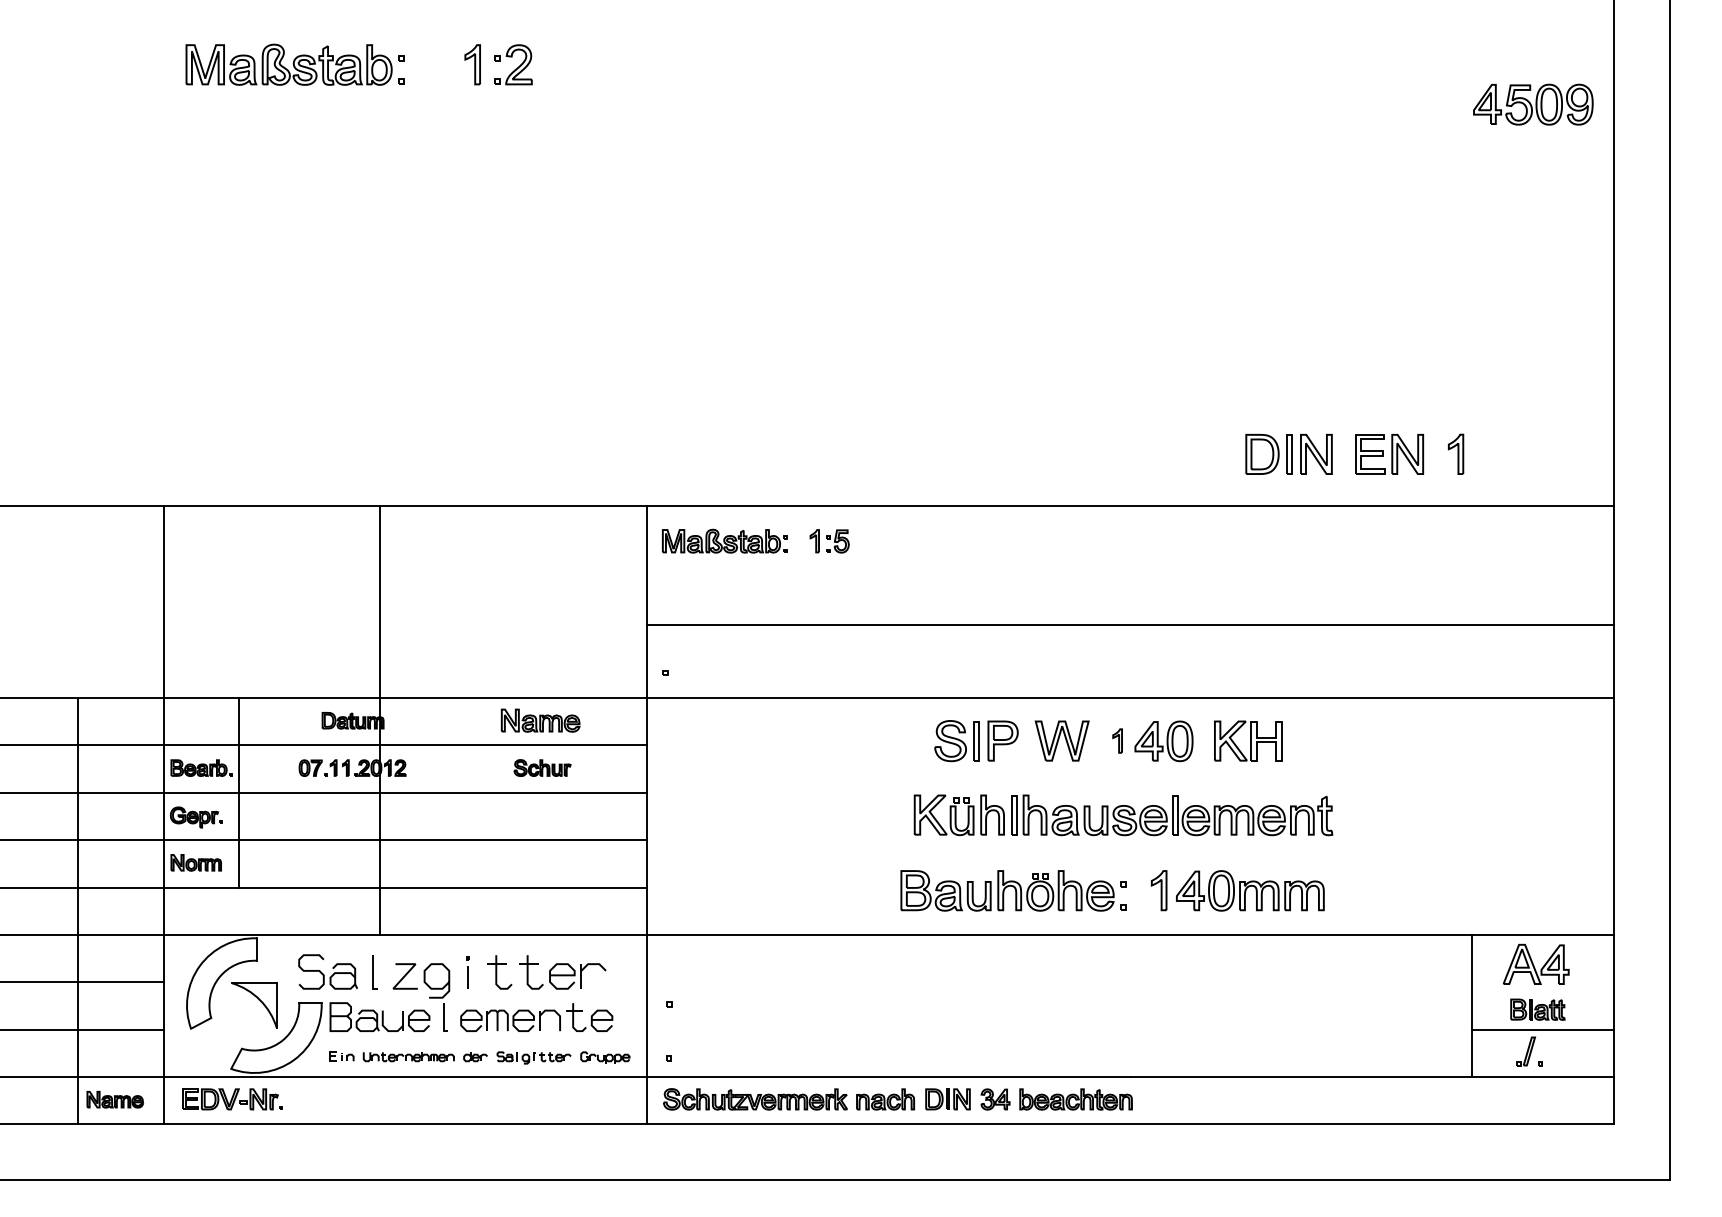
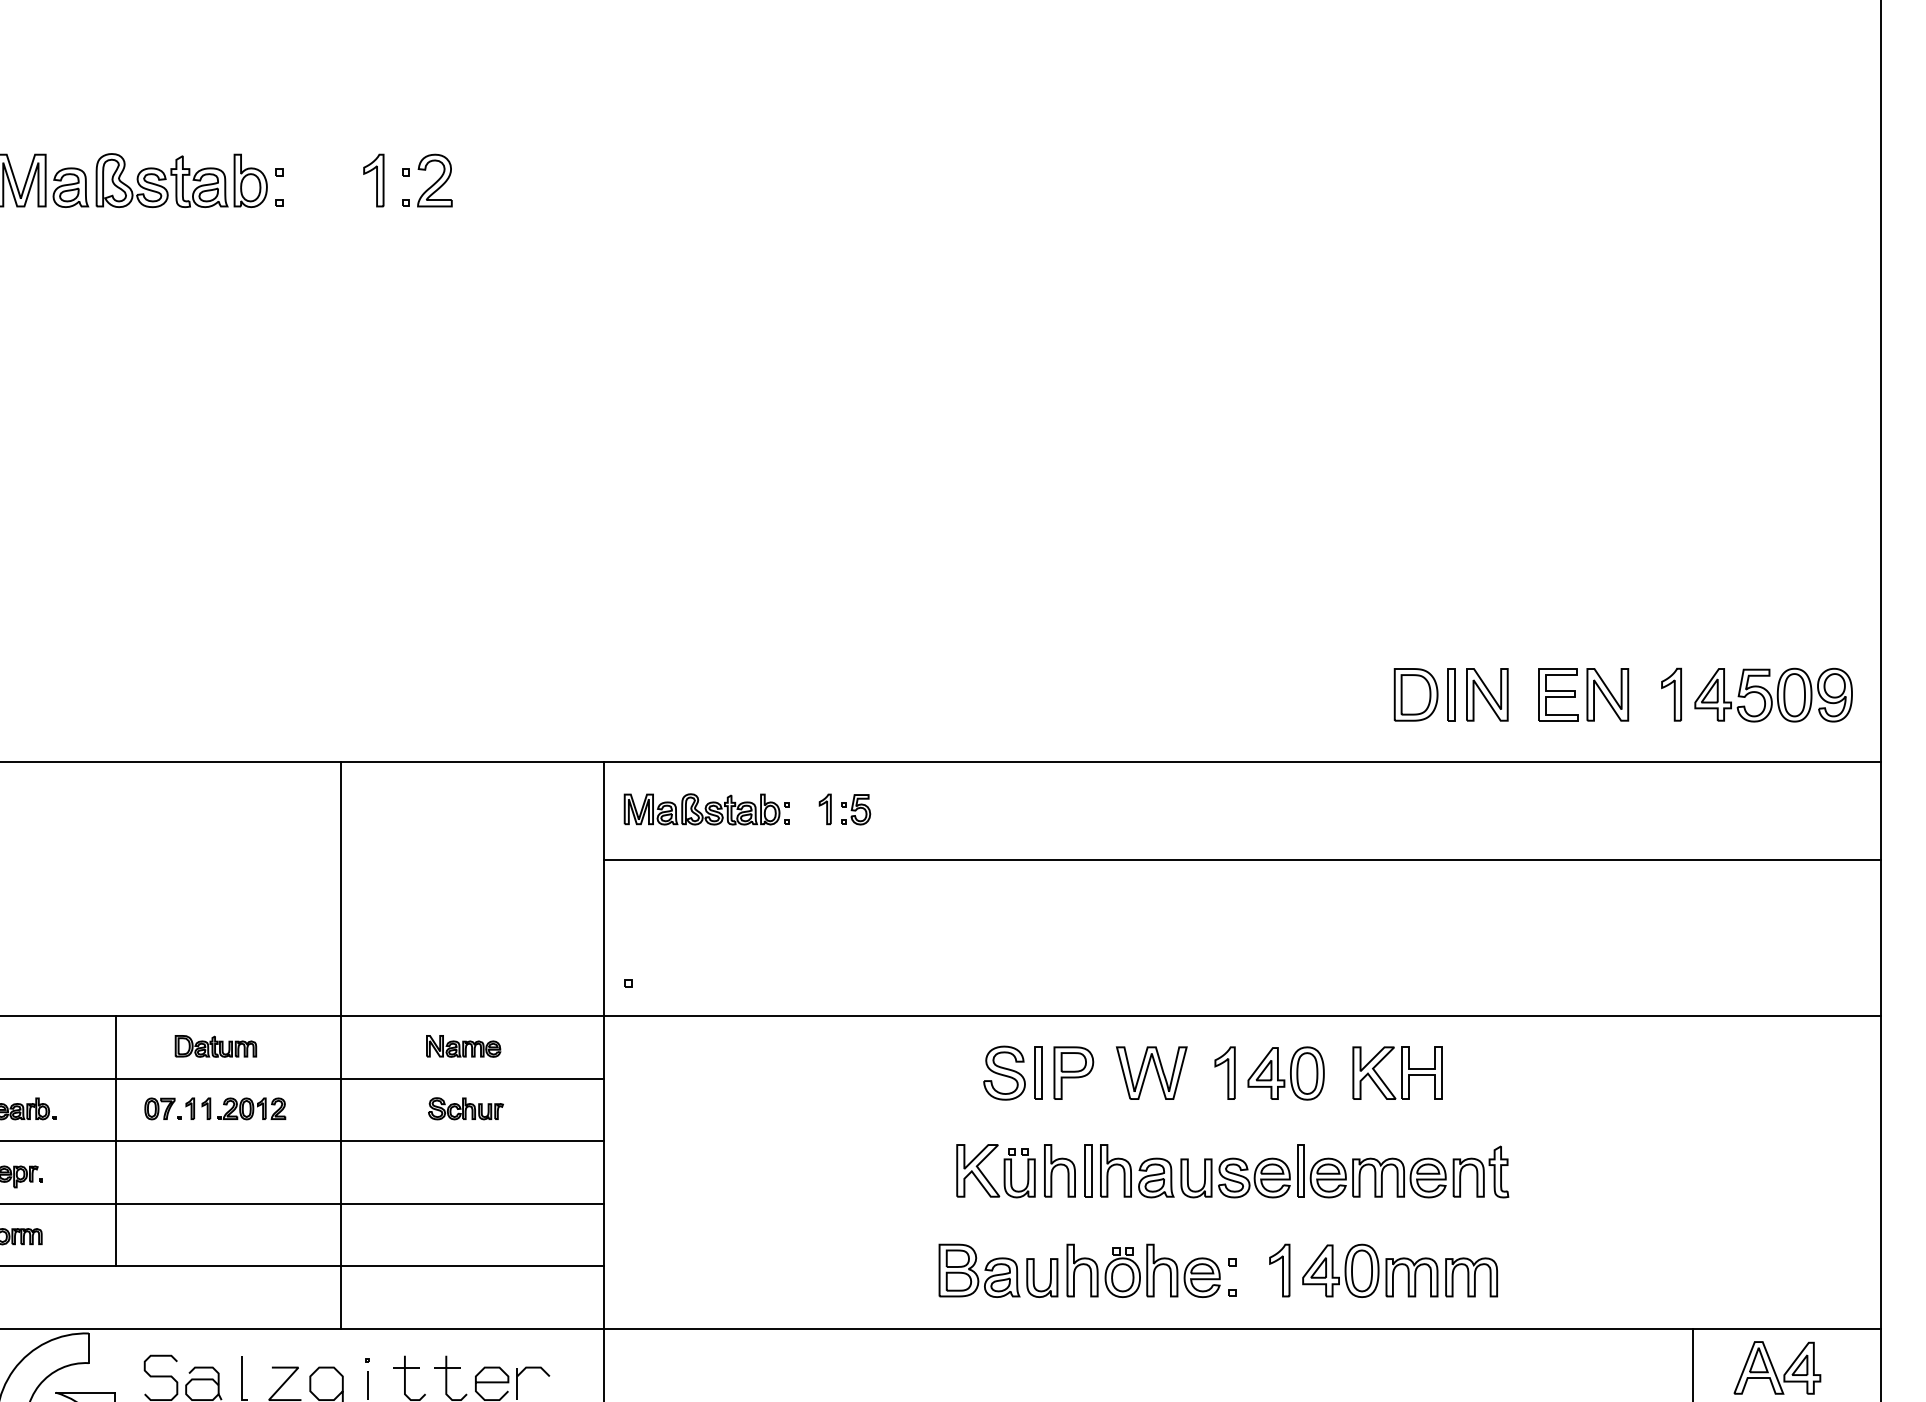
part: (1533, 104) -> (1773, 694), moved
line: (1130, 624) -> (1241, 859), moved
line: (380, 719) -> (341, 1044), moved
part: (540, 720) -> (463, 1046), size x0.71
part: (1117, 740) -> (1224, 1072), size x1.67
line: (239, 792) -> (116, 1141), moved

